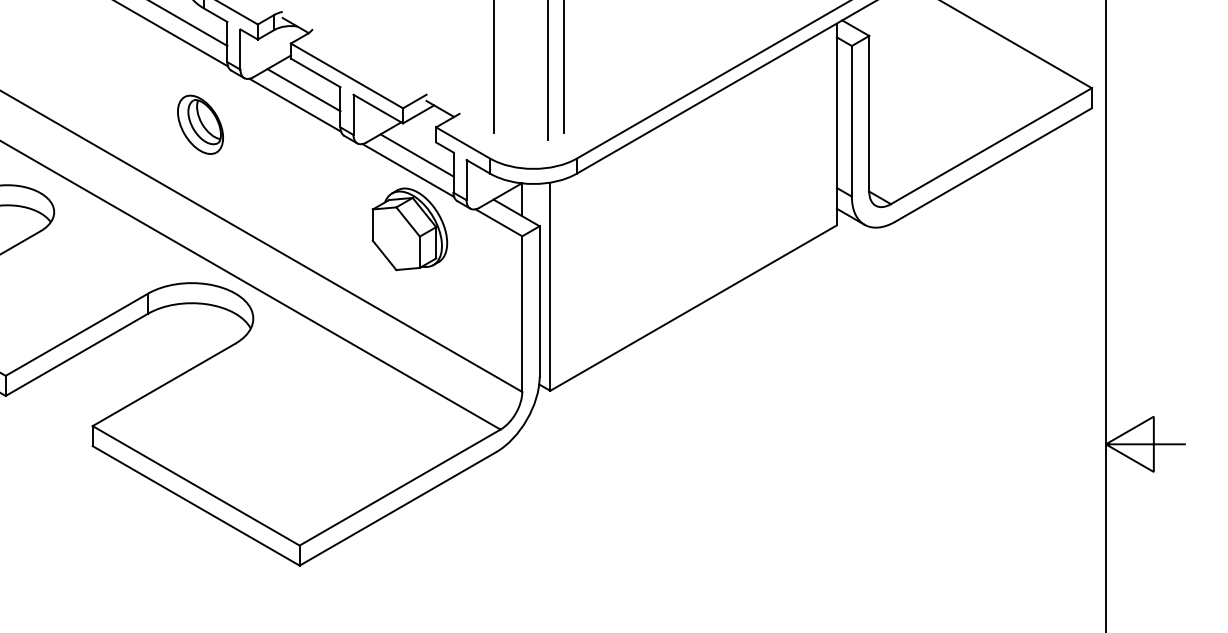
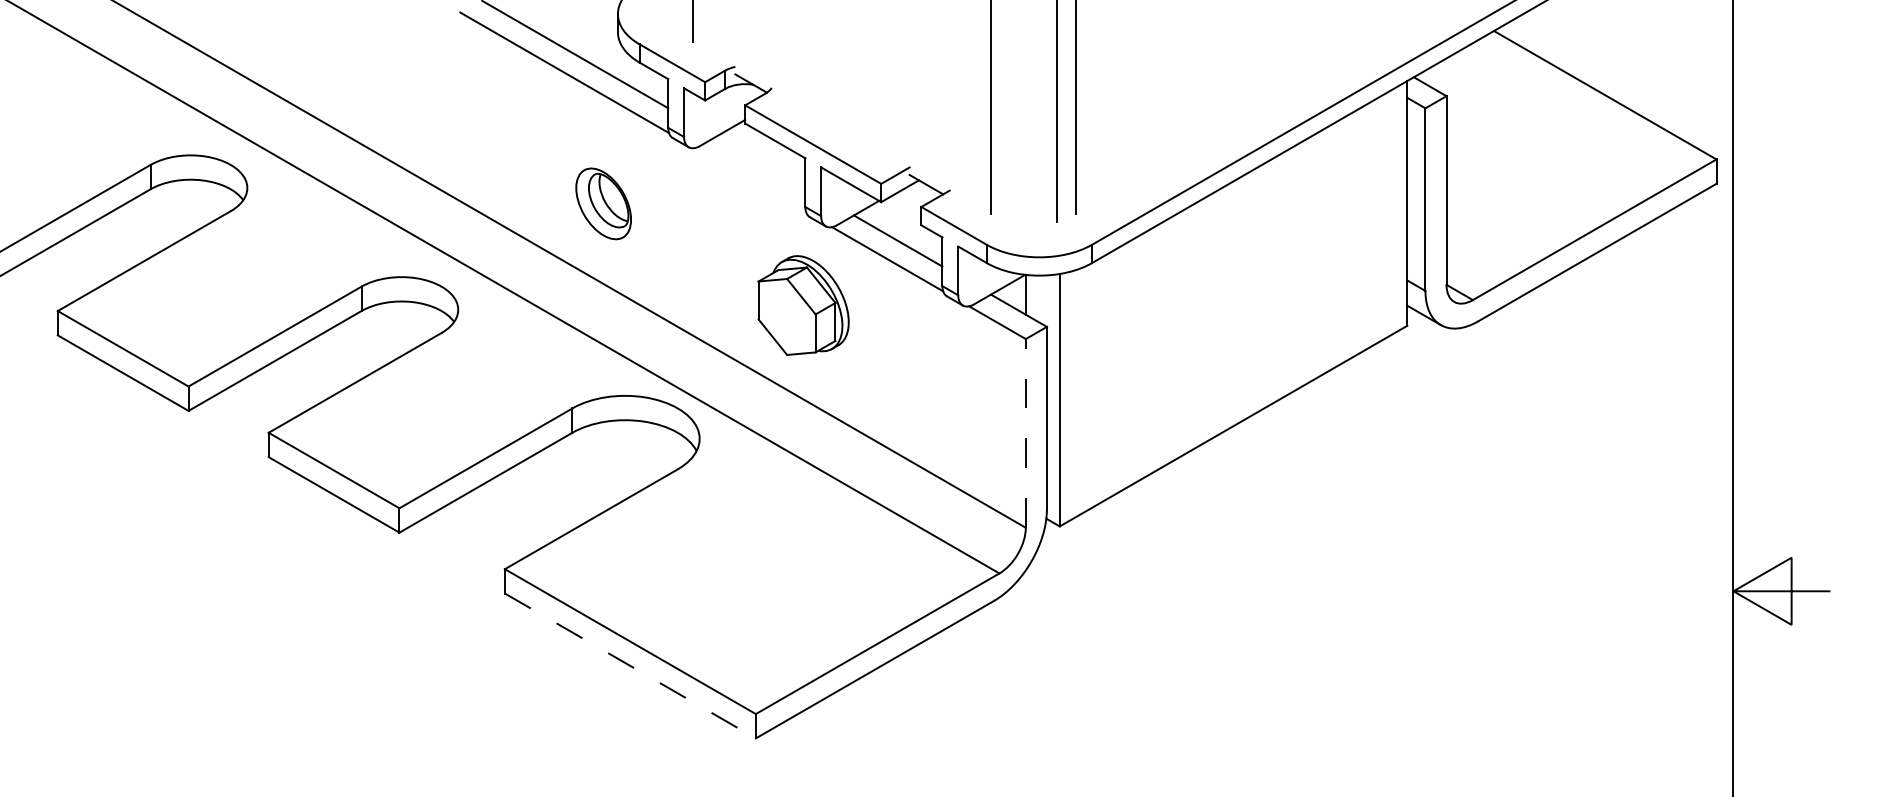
line: (303, 89) -> (760, 161), removed
line: (295, 105) -> (750, 180), removed
part: (200, 124) -> (603, 203), moved
part: (409, 229) -> (803, 305), moved
line: (522, 313) -> (1025, 432), solid -> dashed
line: (196, 505) -> (630, 665), solid -> dashed

